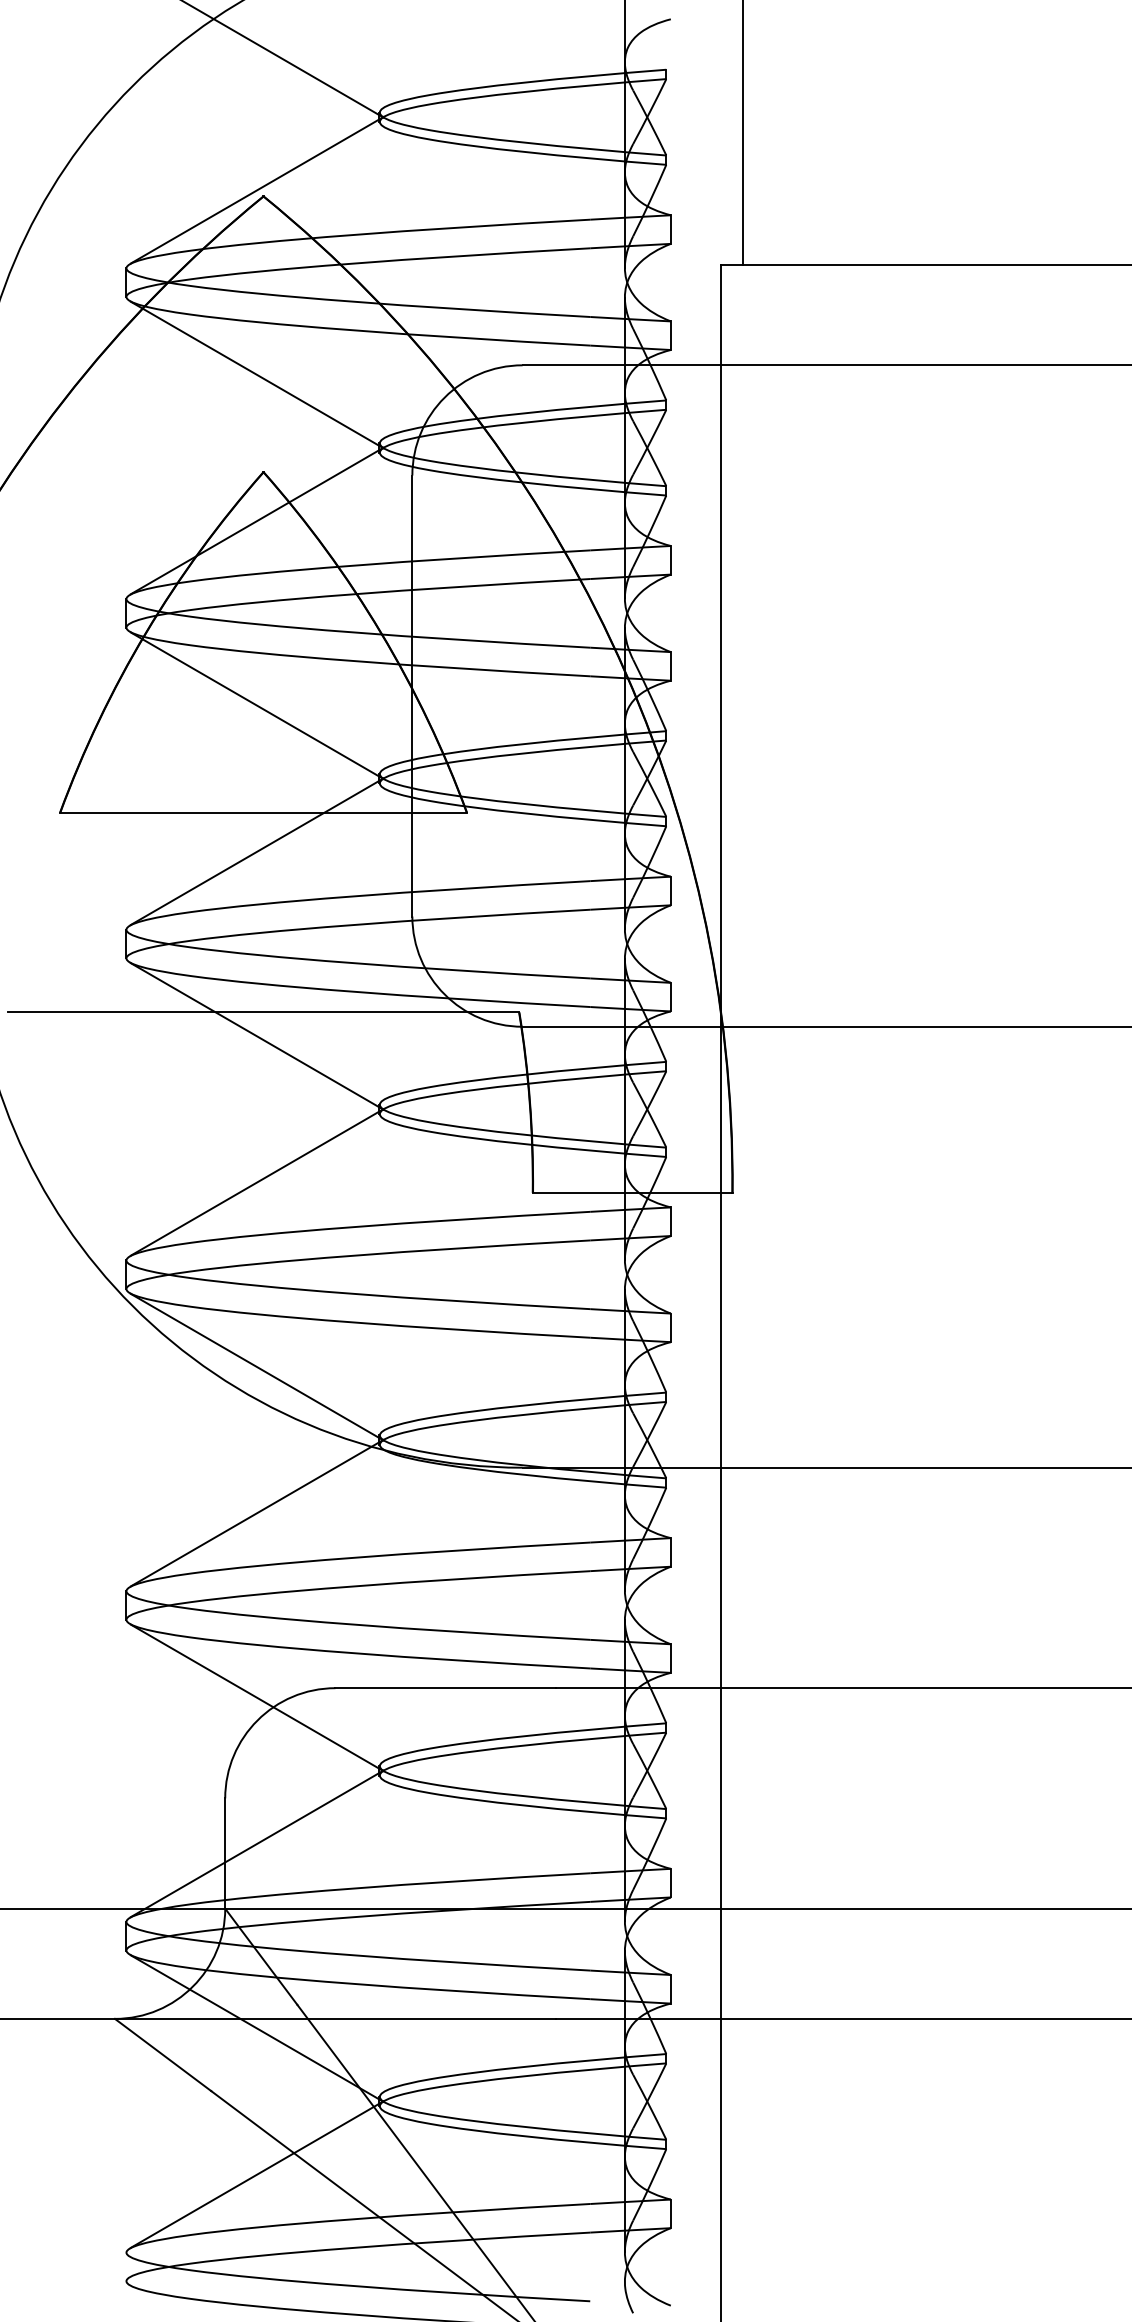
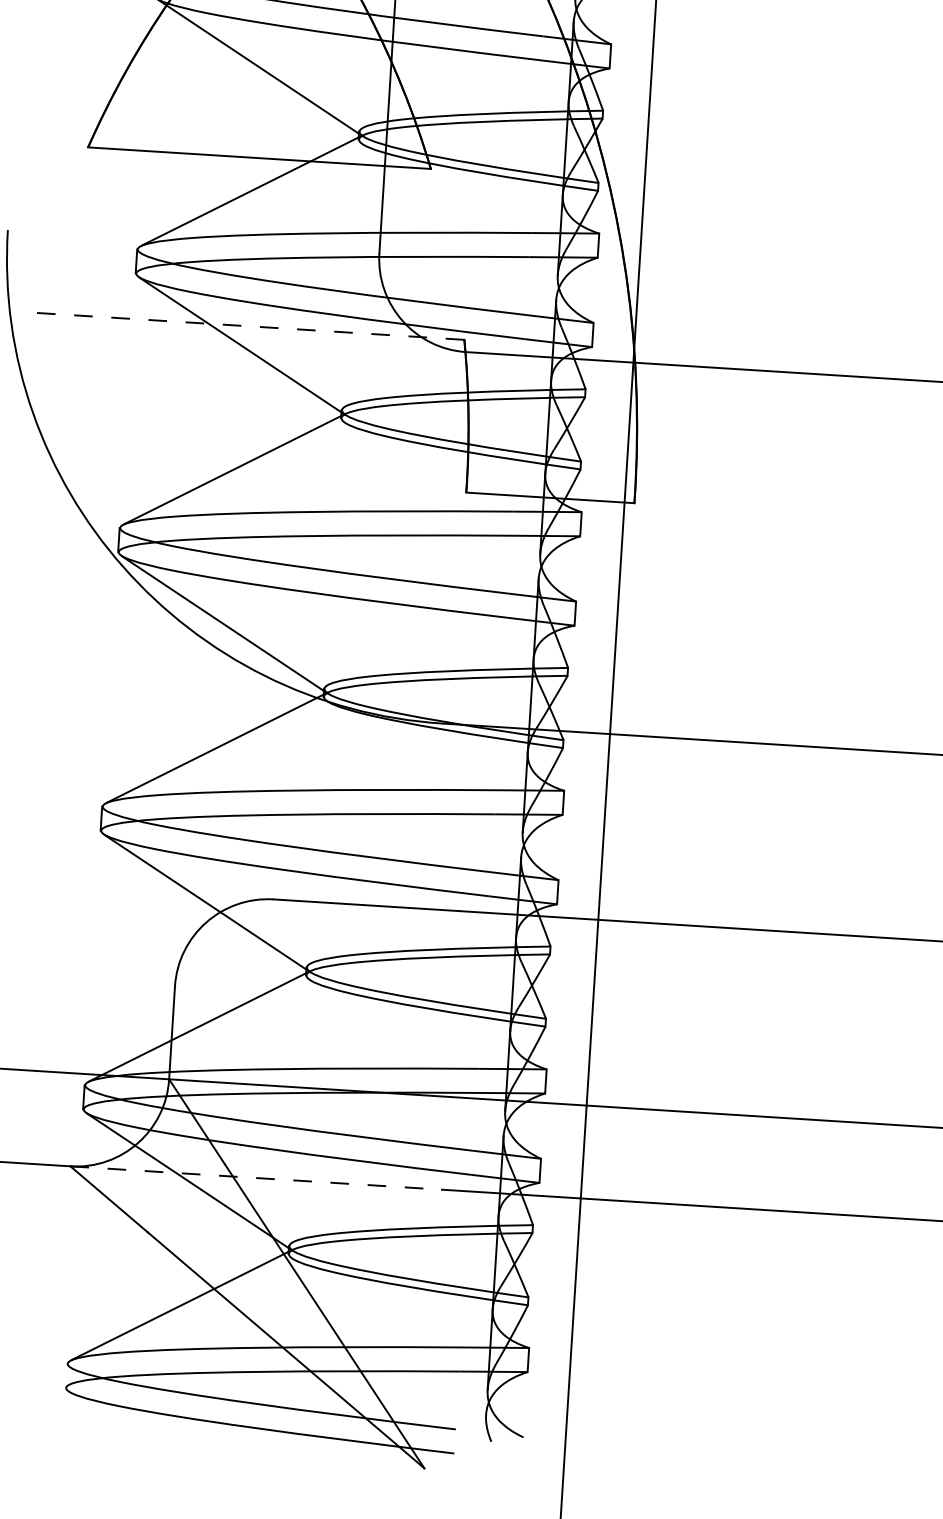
line: (263, 1012) -> (248, 326), solid -> dashed
line: (335, 2018) -> (256, 1177), solid -> dashed

